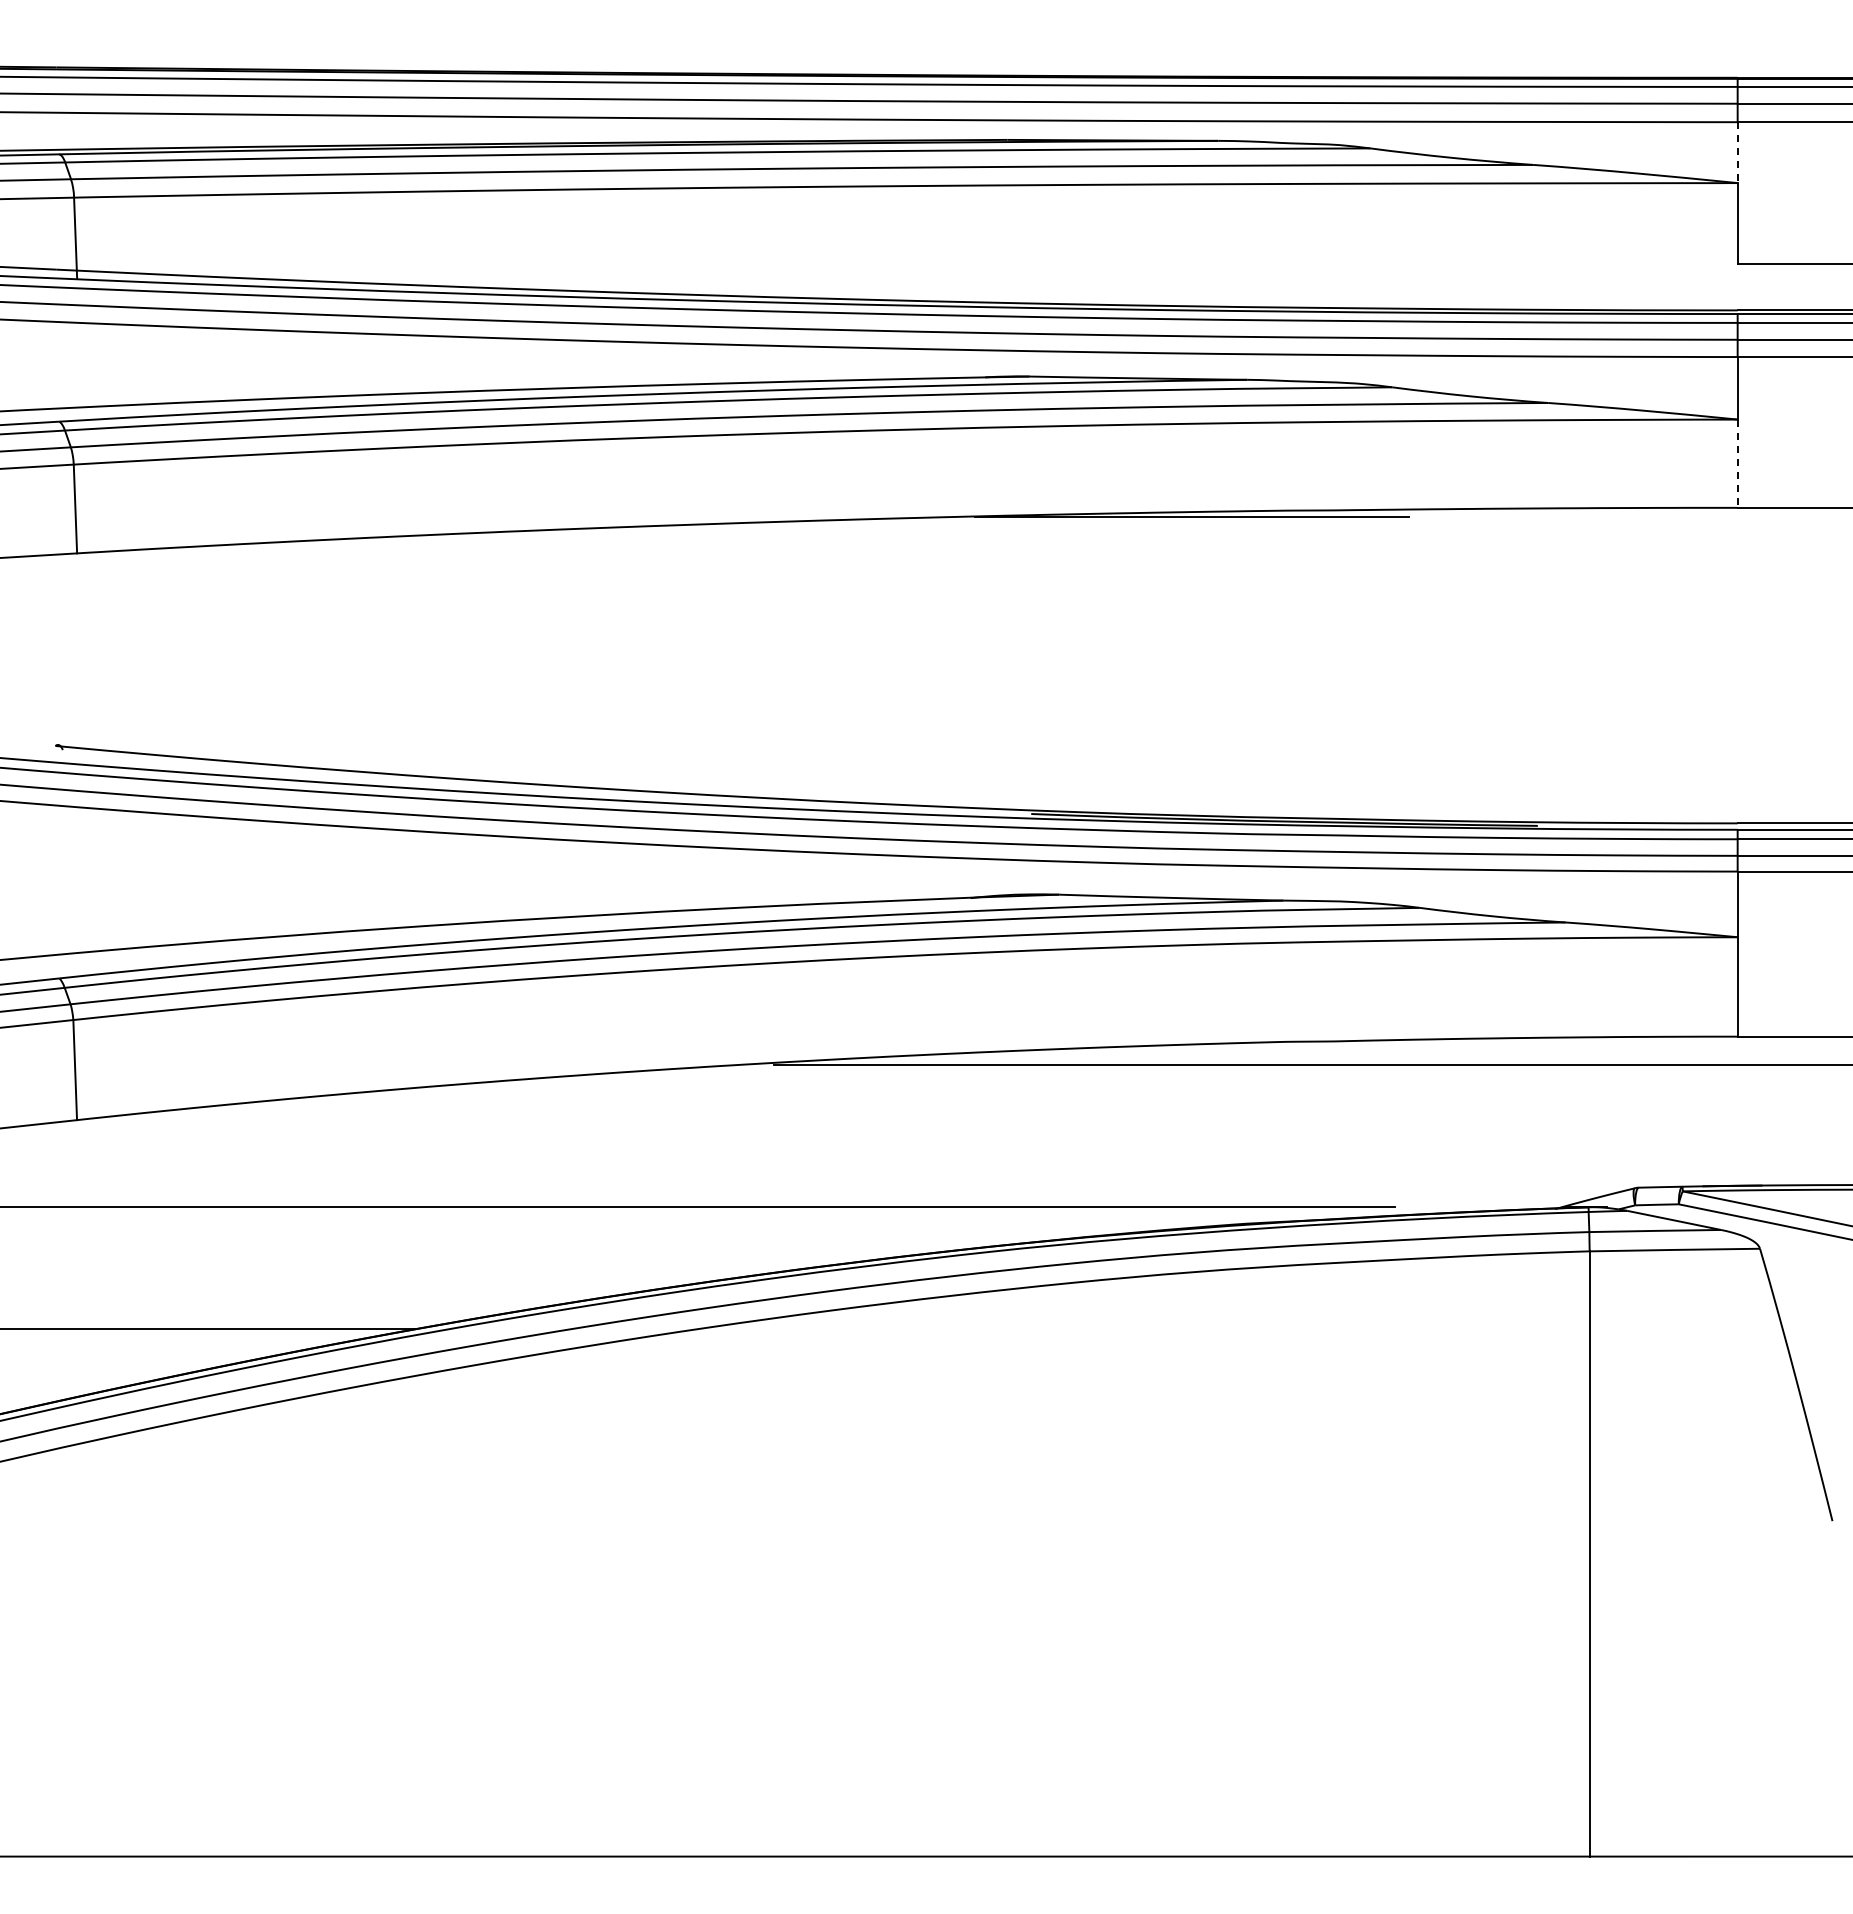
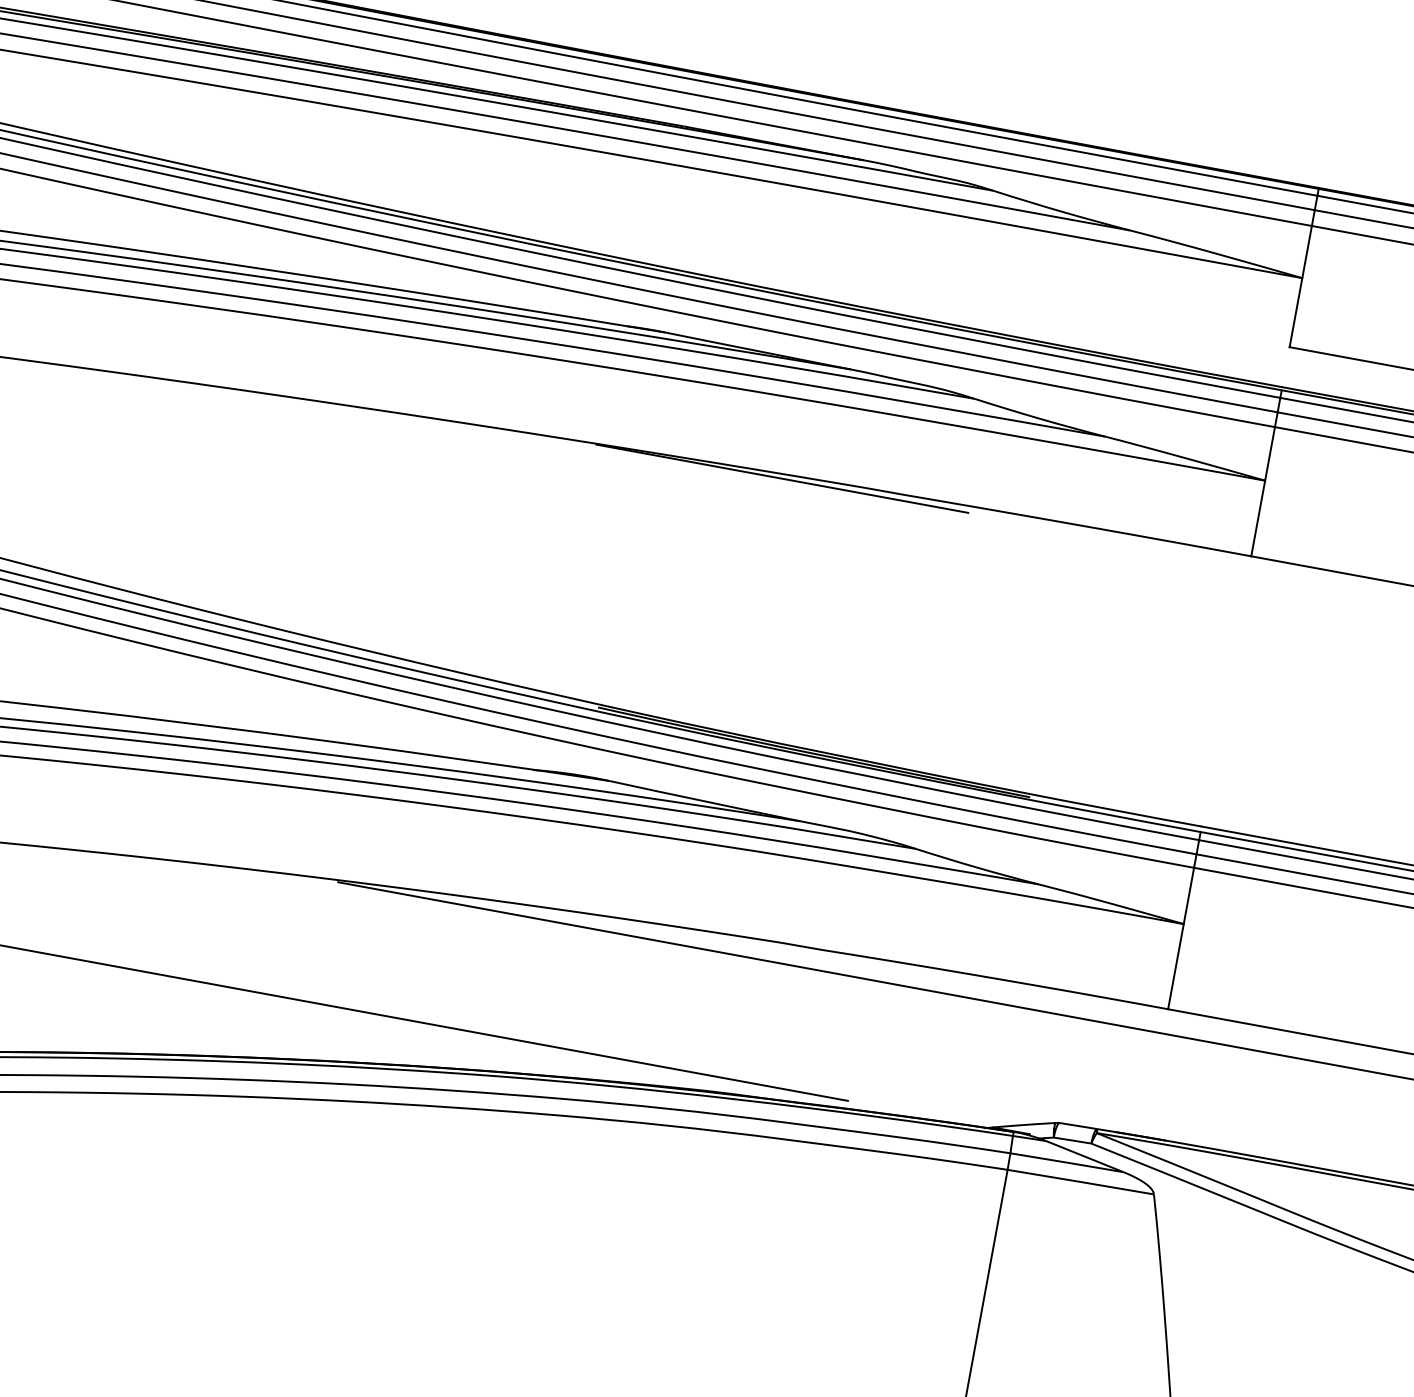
line: (1737, 153) -> (1306, 252), dashed -> solid
line: (1737, 464) -> (1257, 519), dashed -> solid

